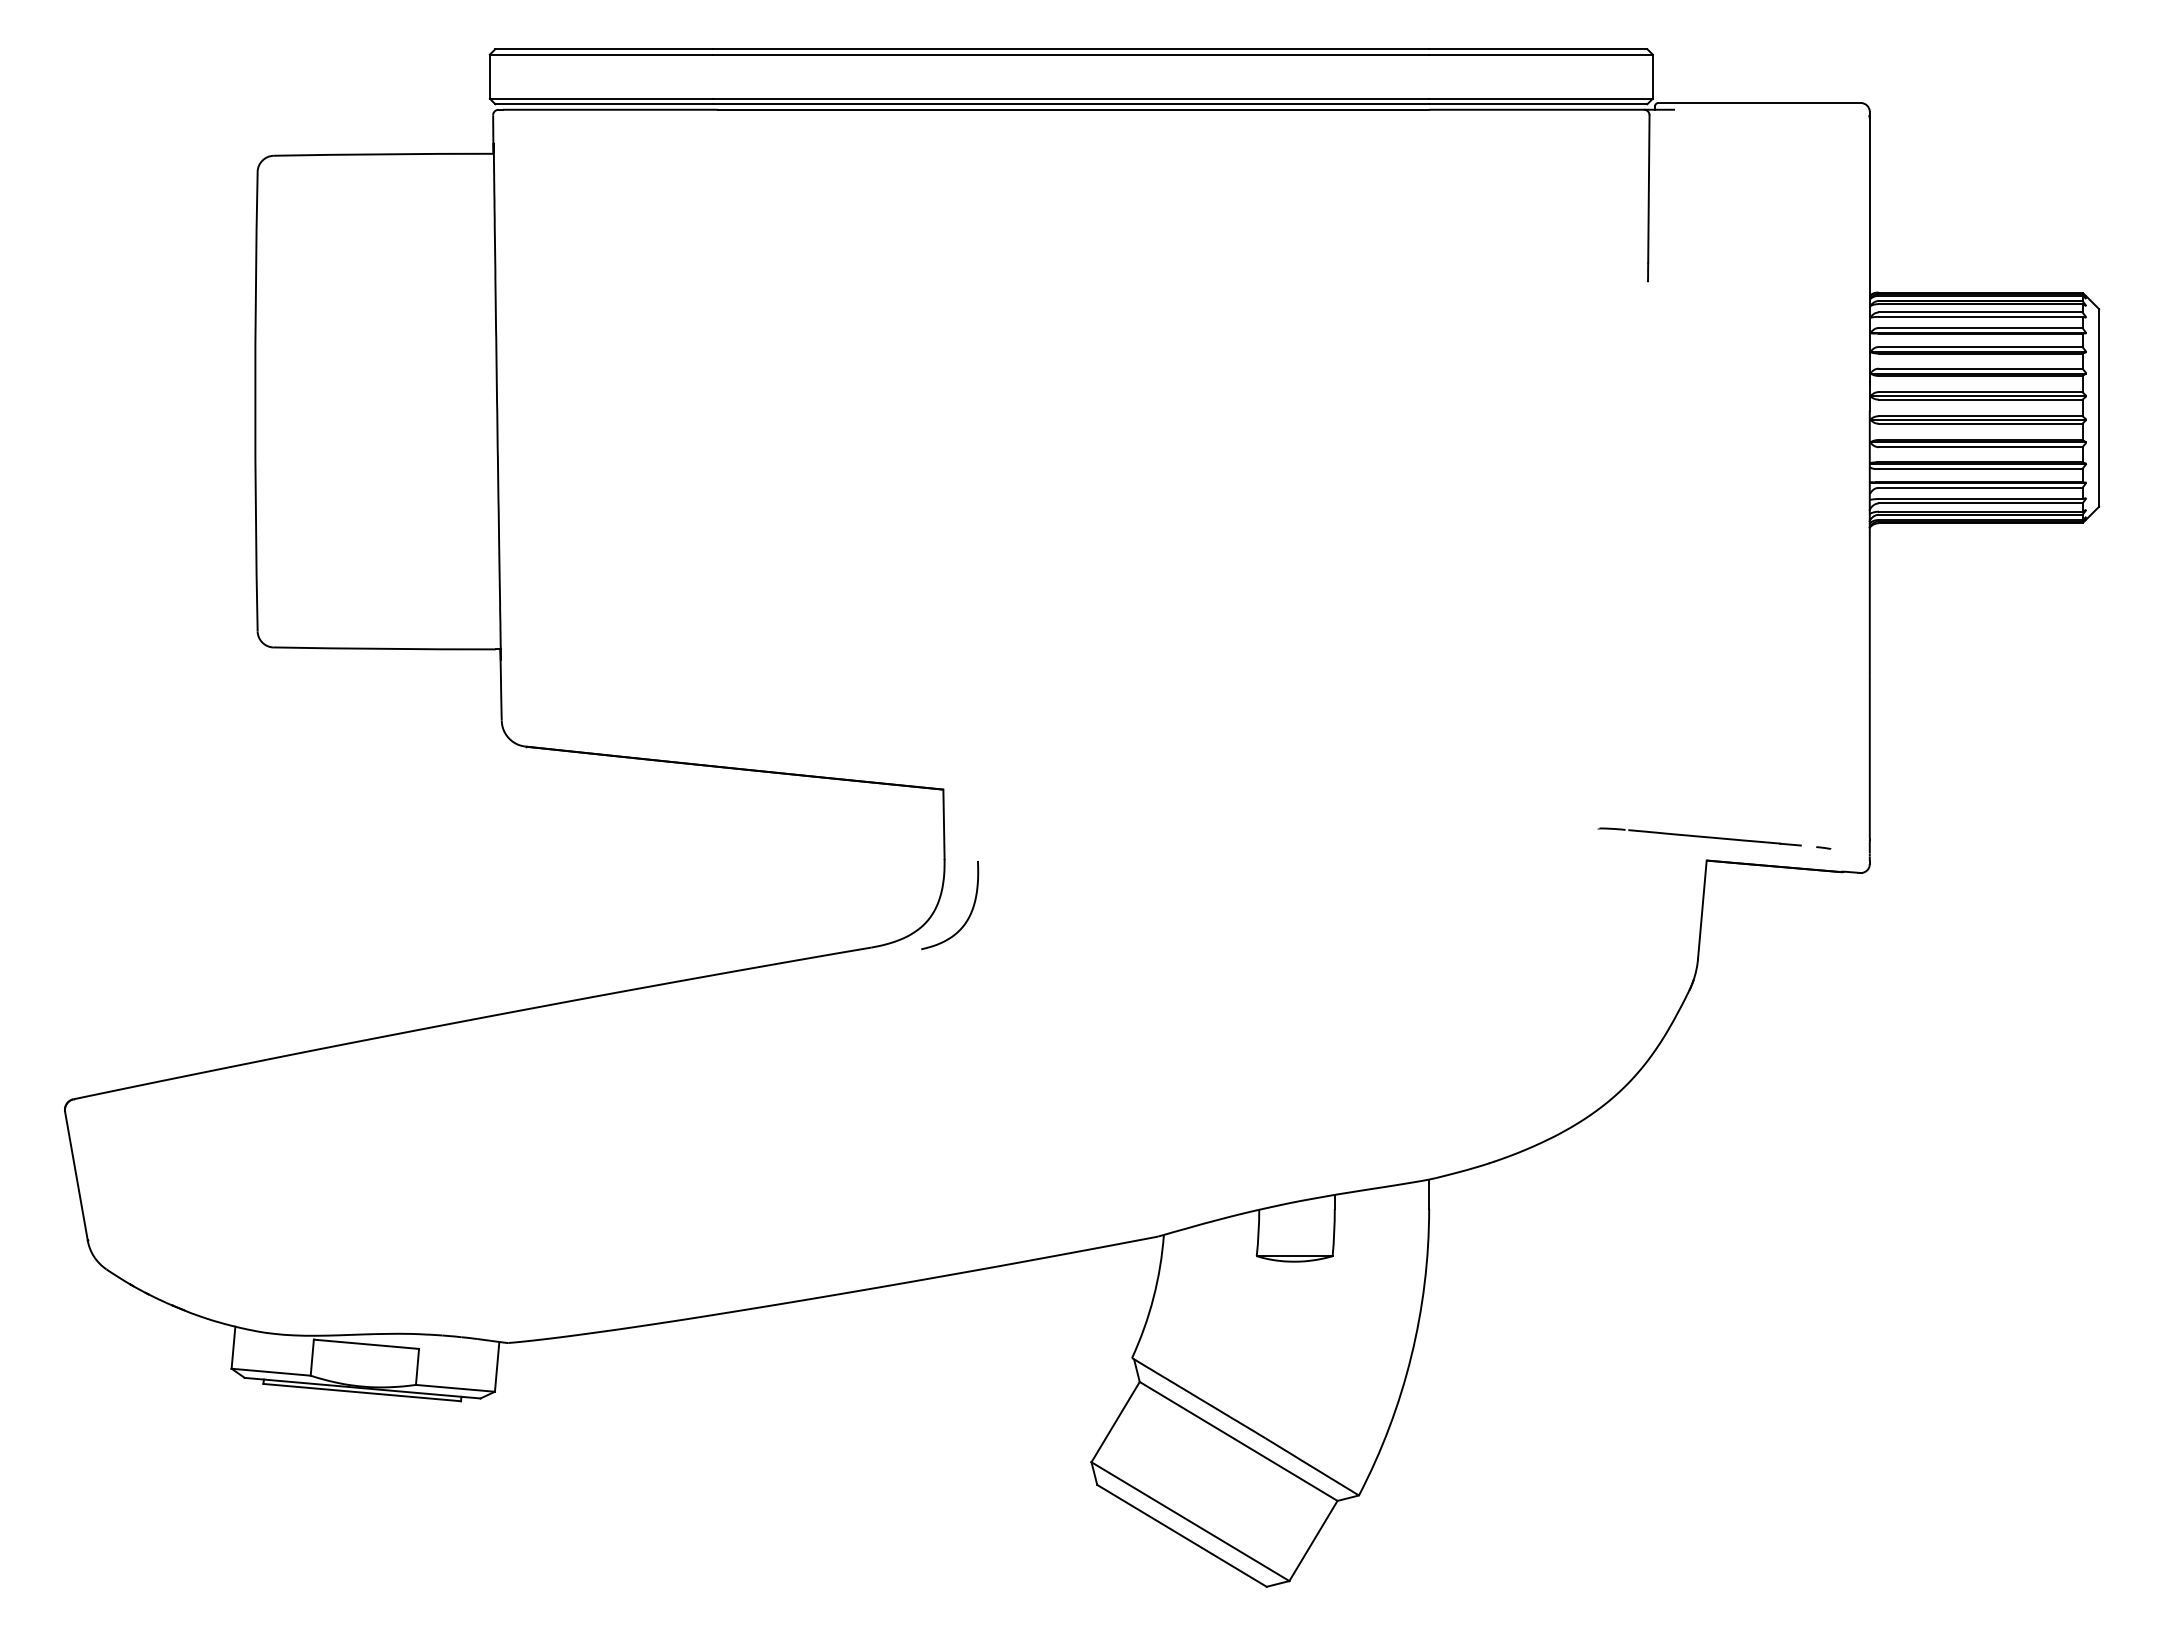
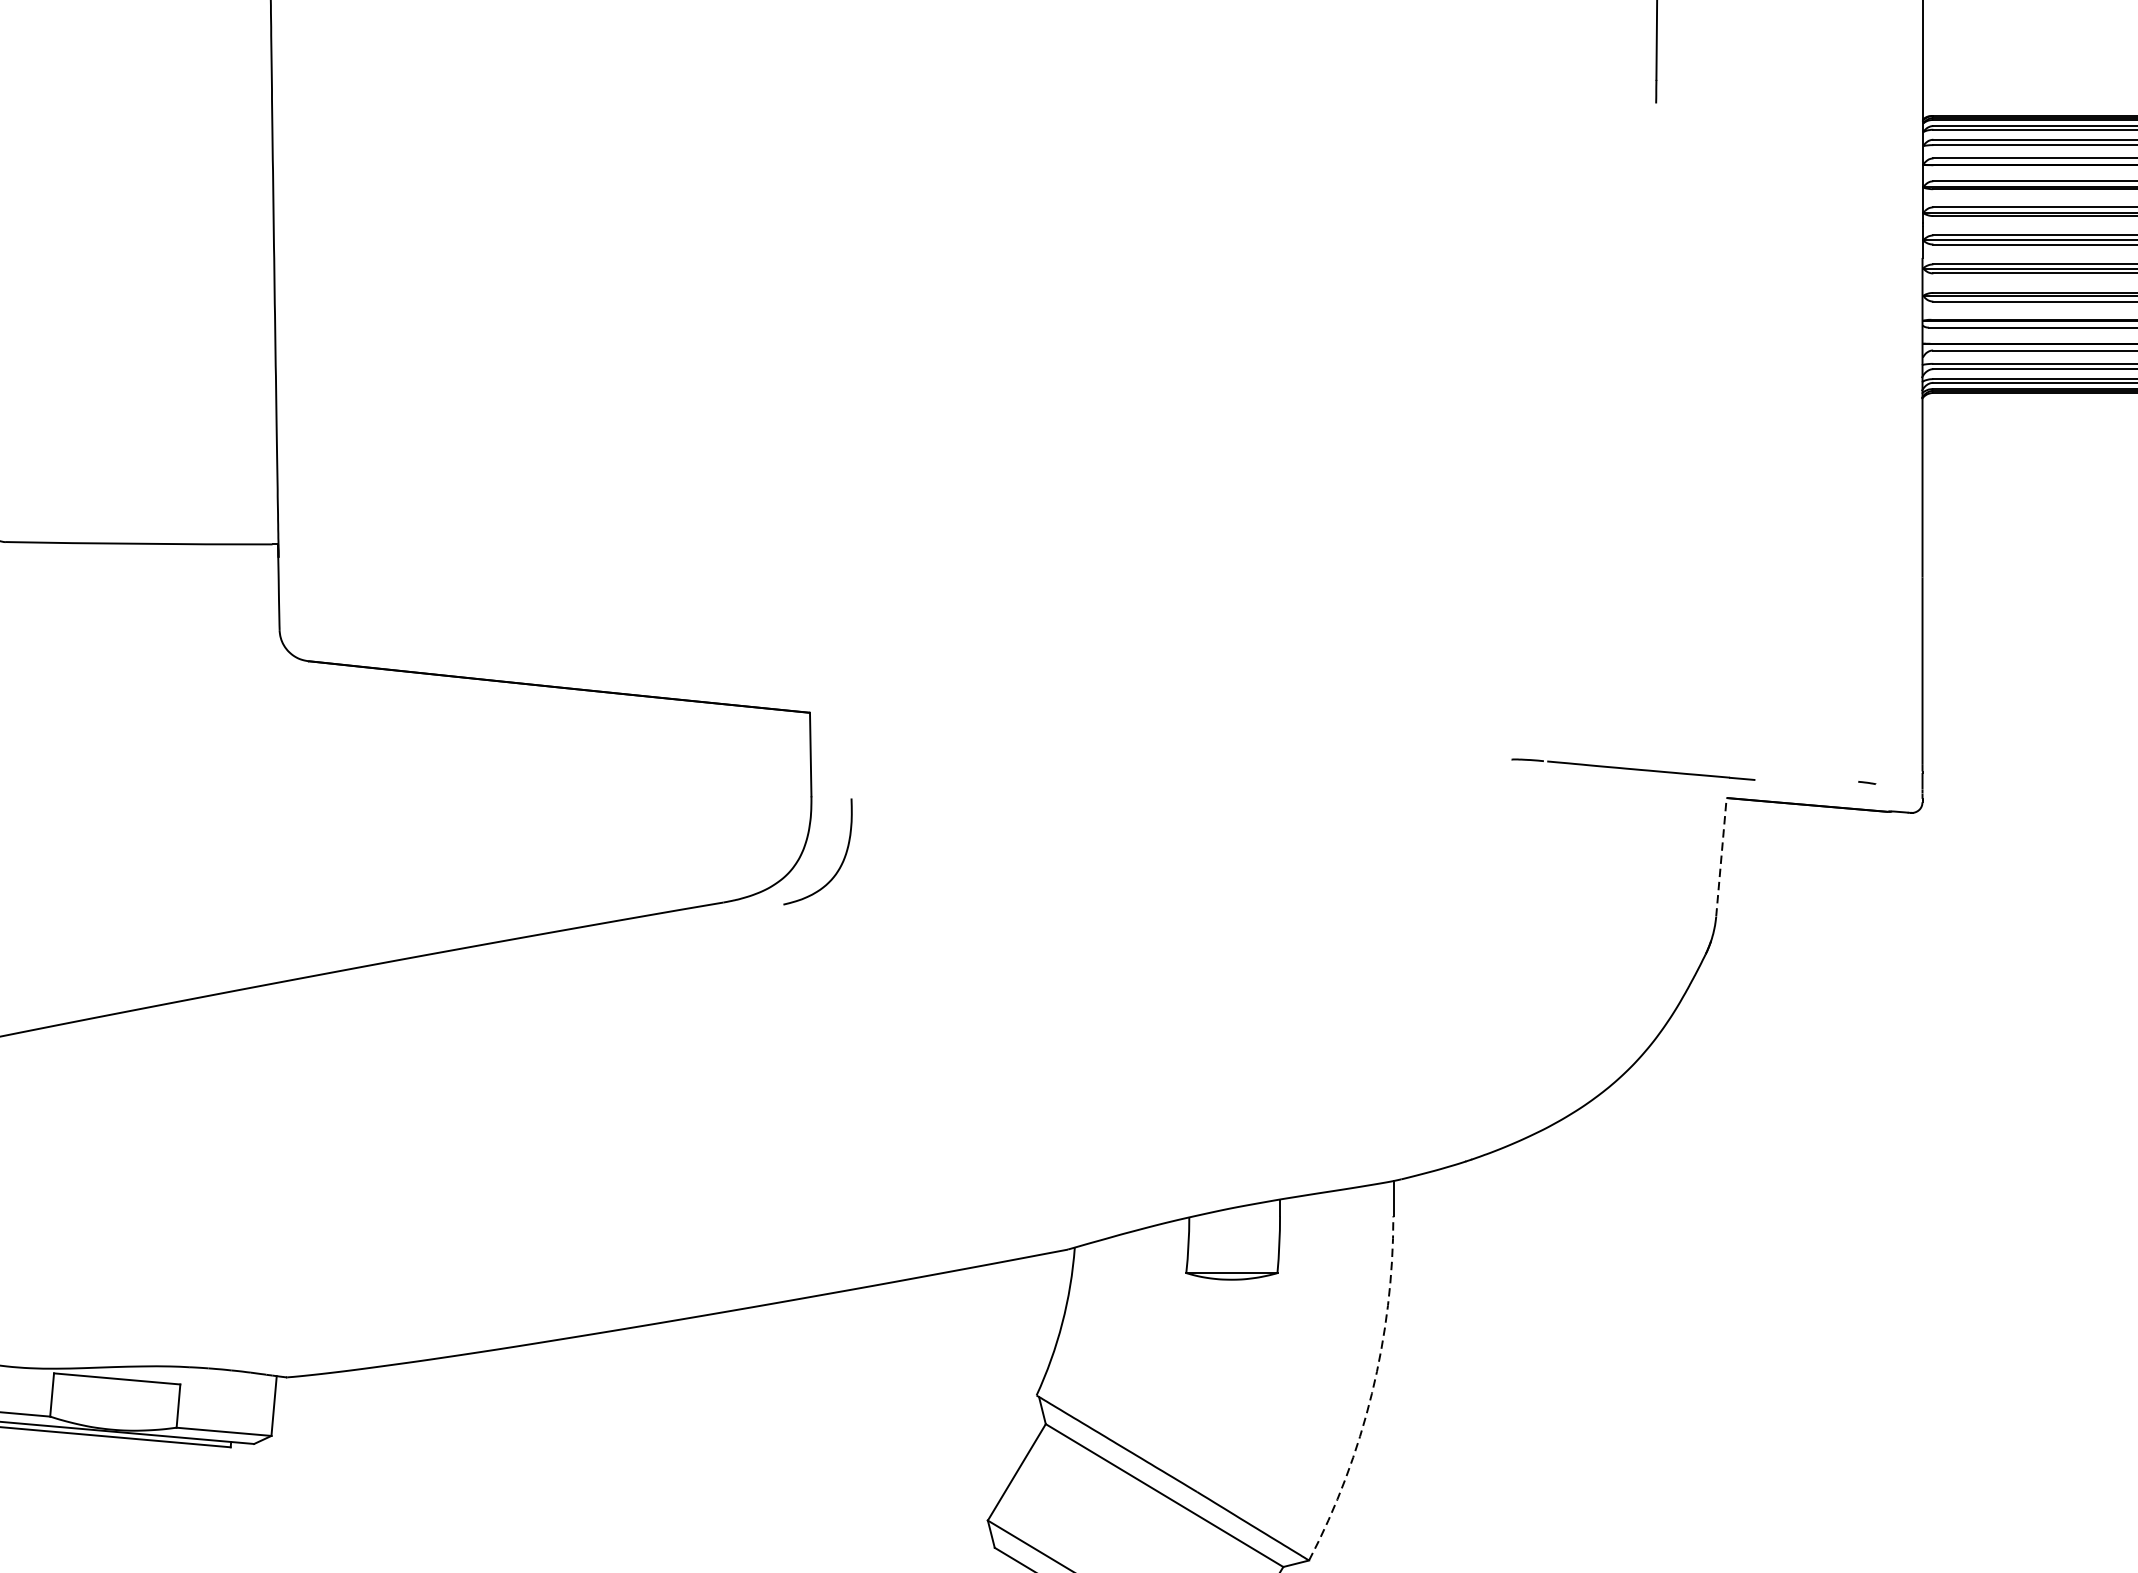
line: (1699, 836) -> (1632, 769), moved
line: (1702, 909) -> (1721, 856), solid -> dashed
arc: (1411, 1356) -> (1372, 1393), solid -> dashed

